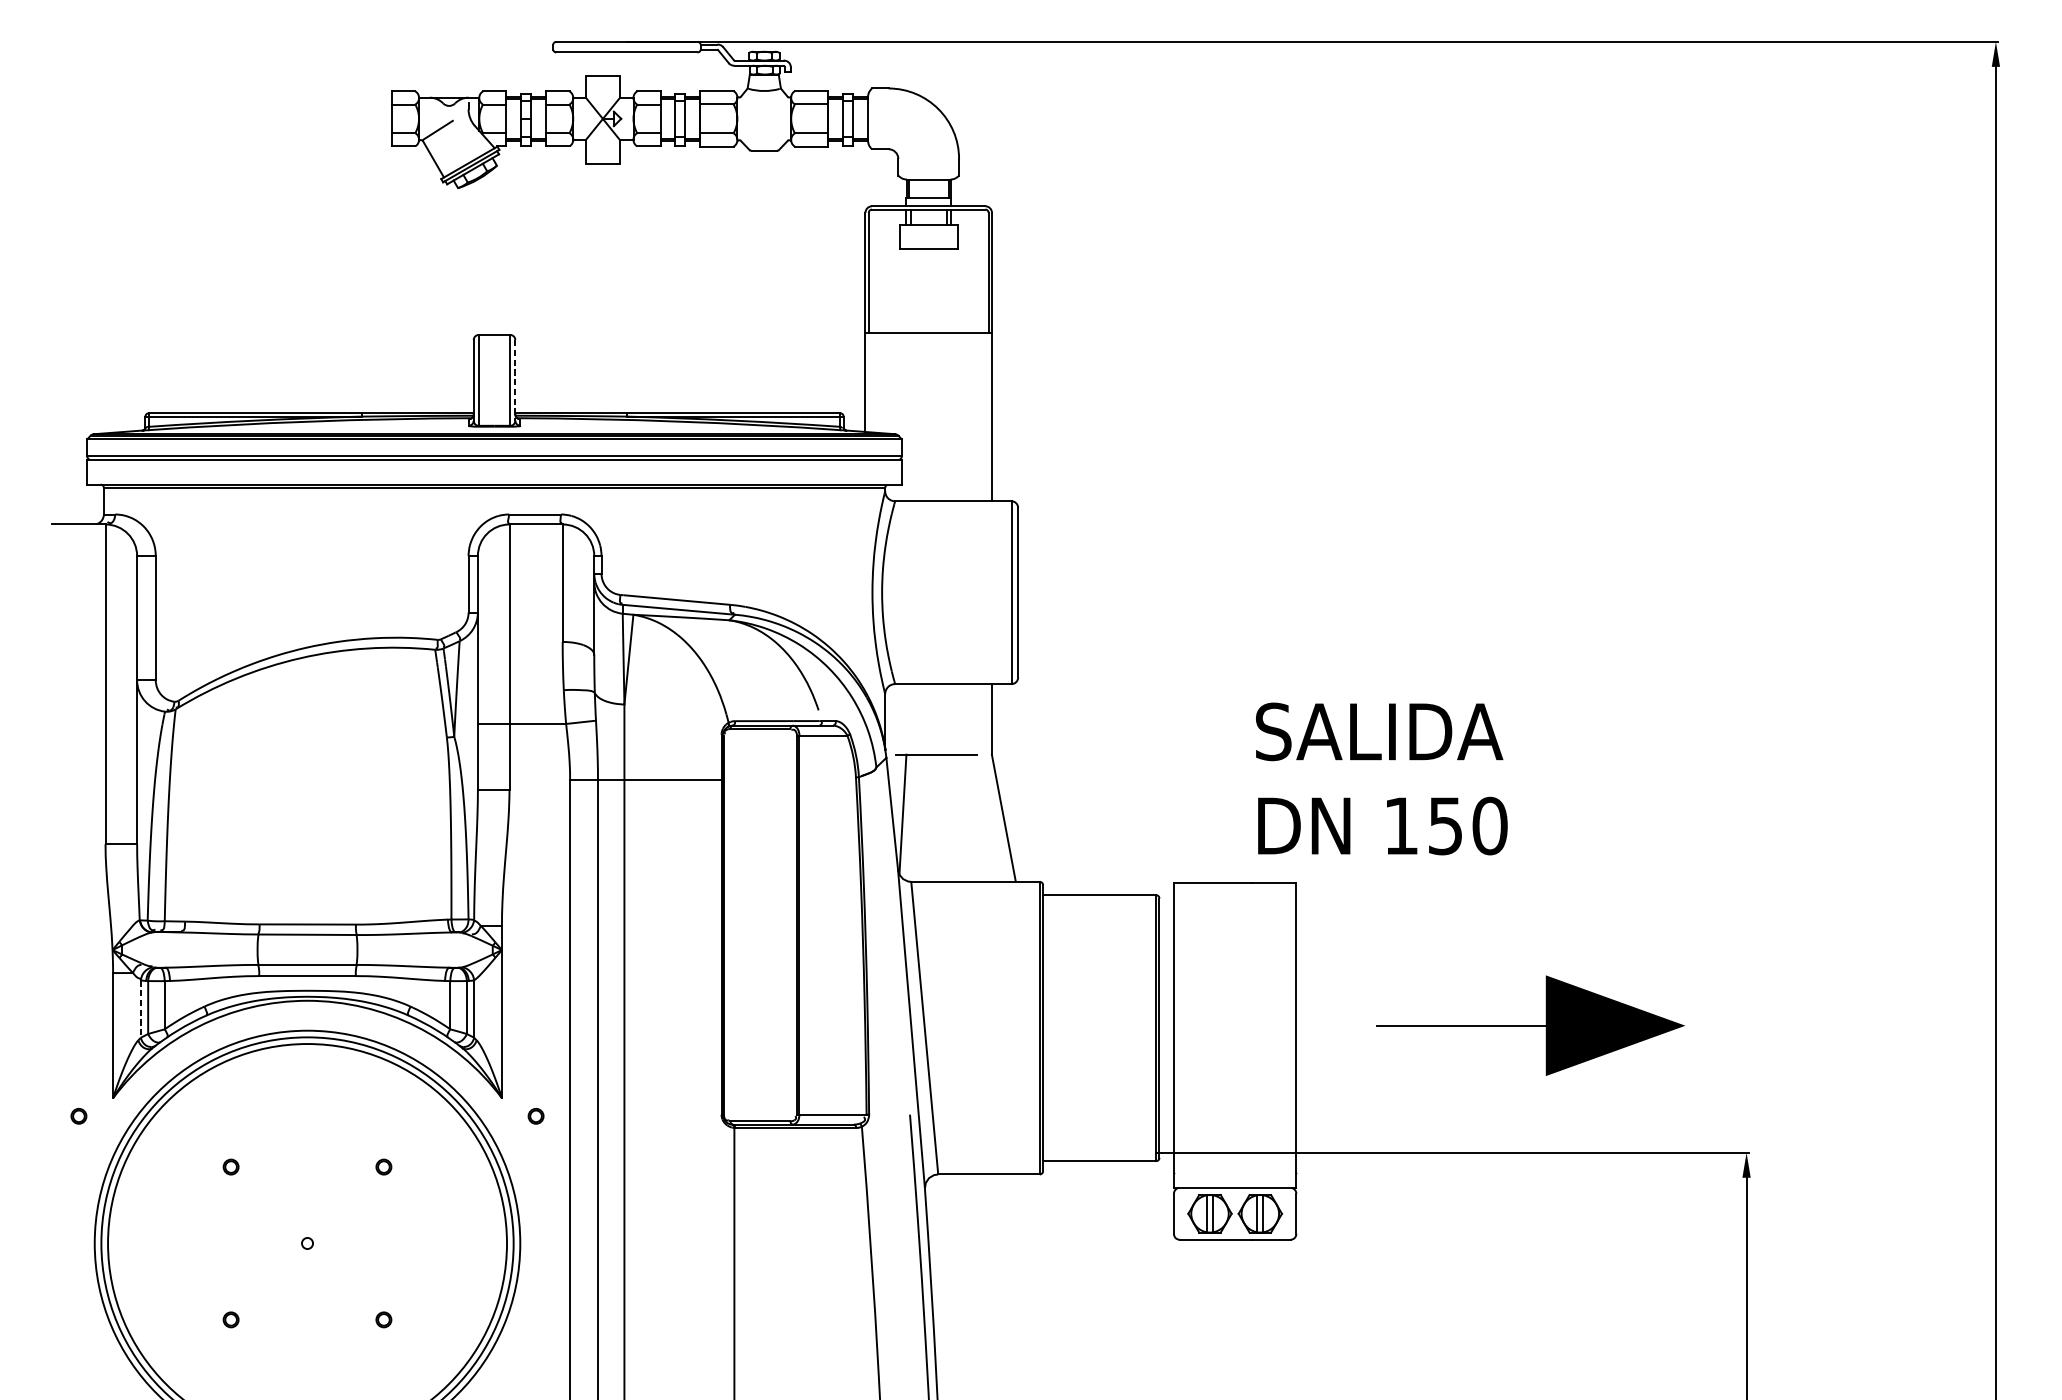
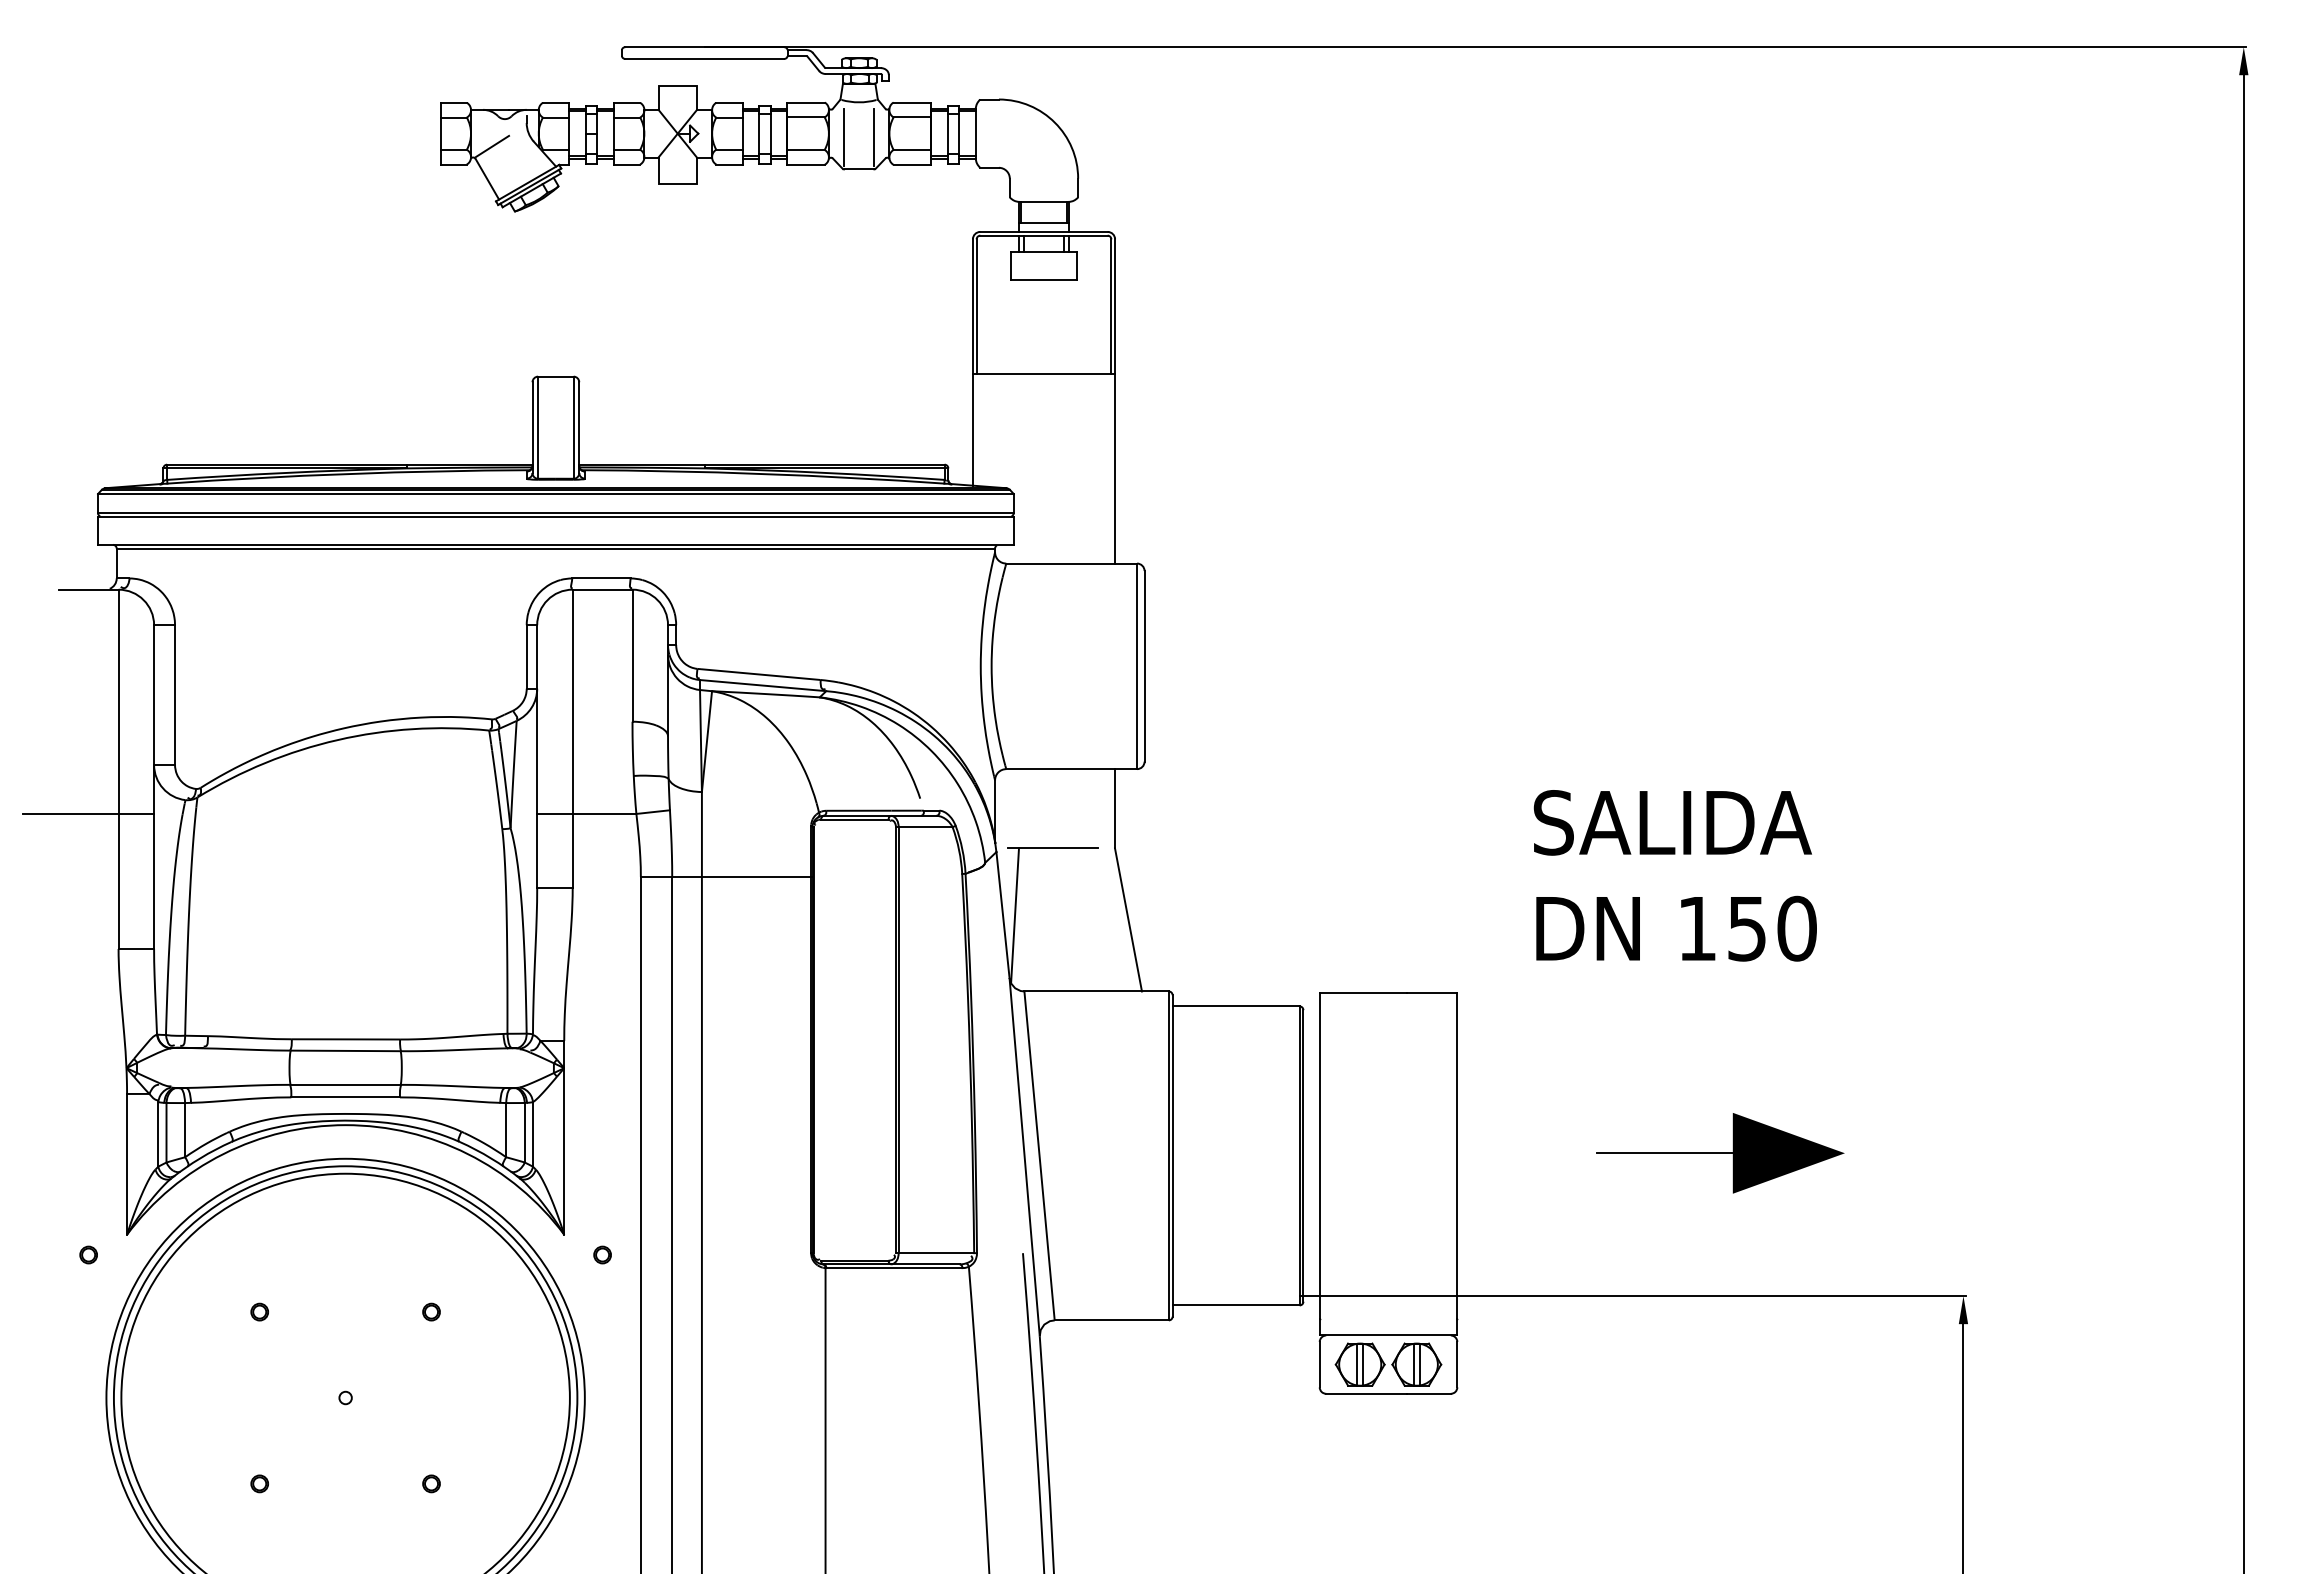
line: (750, 122) -> (843, 137), added
line: (777, 122) -> (874, 137), added
line: (515, 381) -> (579, 428), dashed -> solid
line: (78, 723) -> (88, 813), added
text: (1381, 778) -> (1674, 875), moved
line: (141, 1009) -> (158, 1134), dashed -> solid
part: (1530, 1026) -> (1720, 1153), size x0.71

